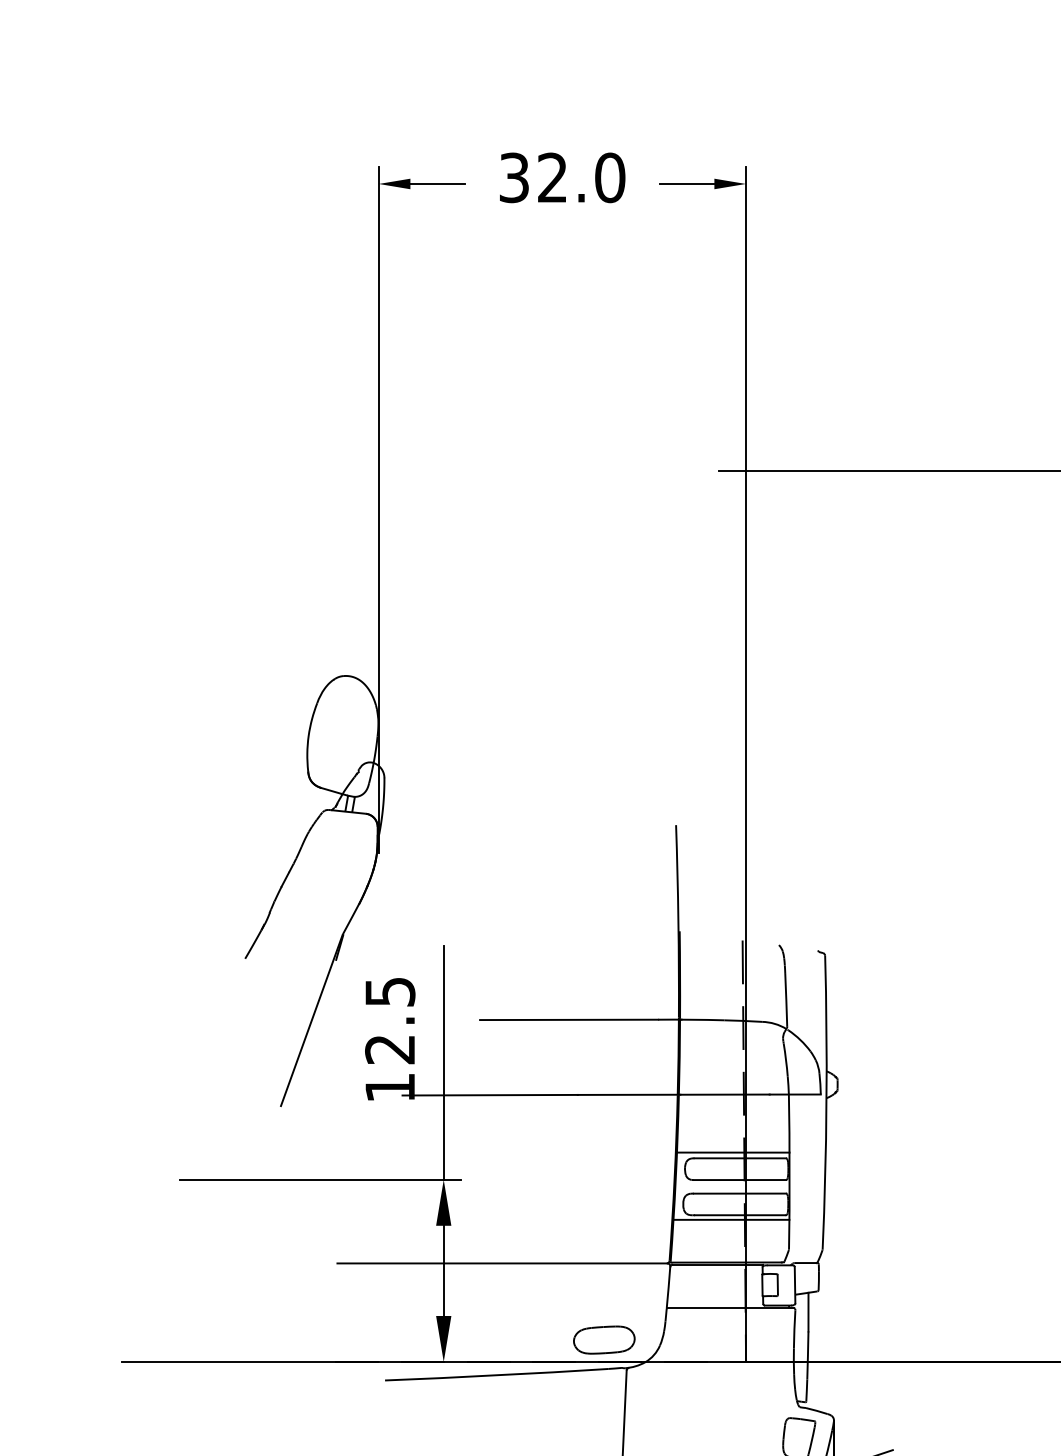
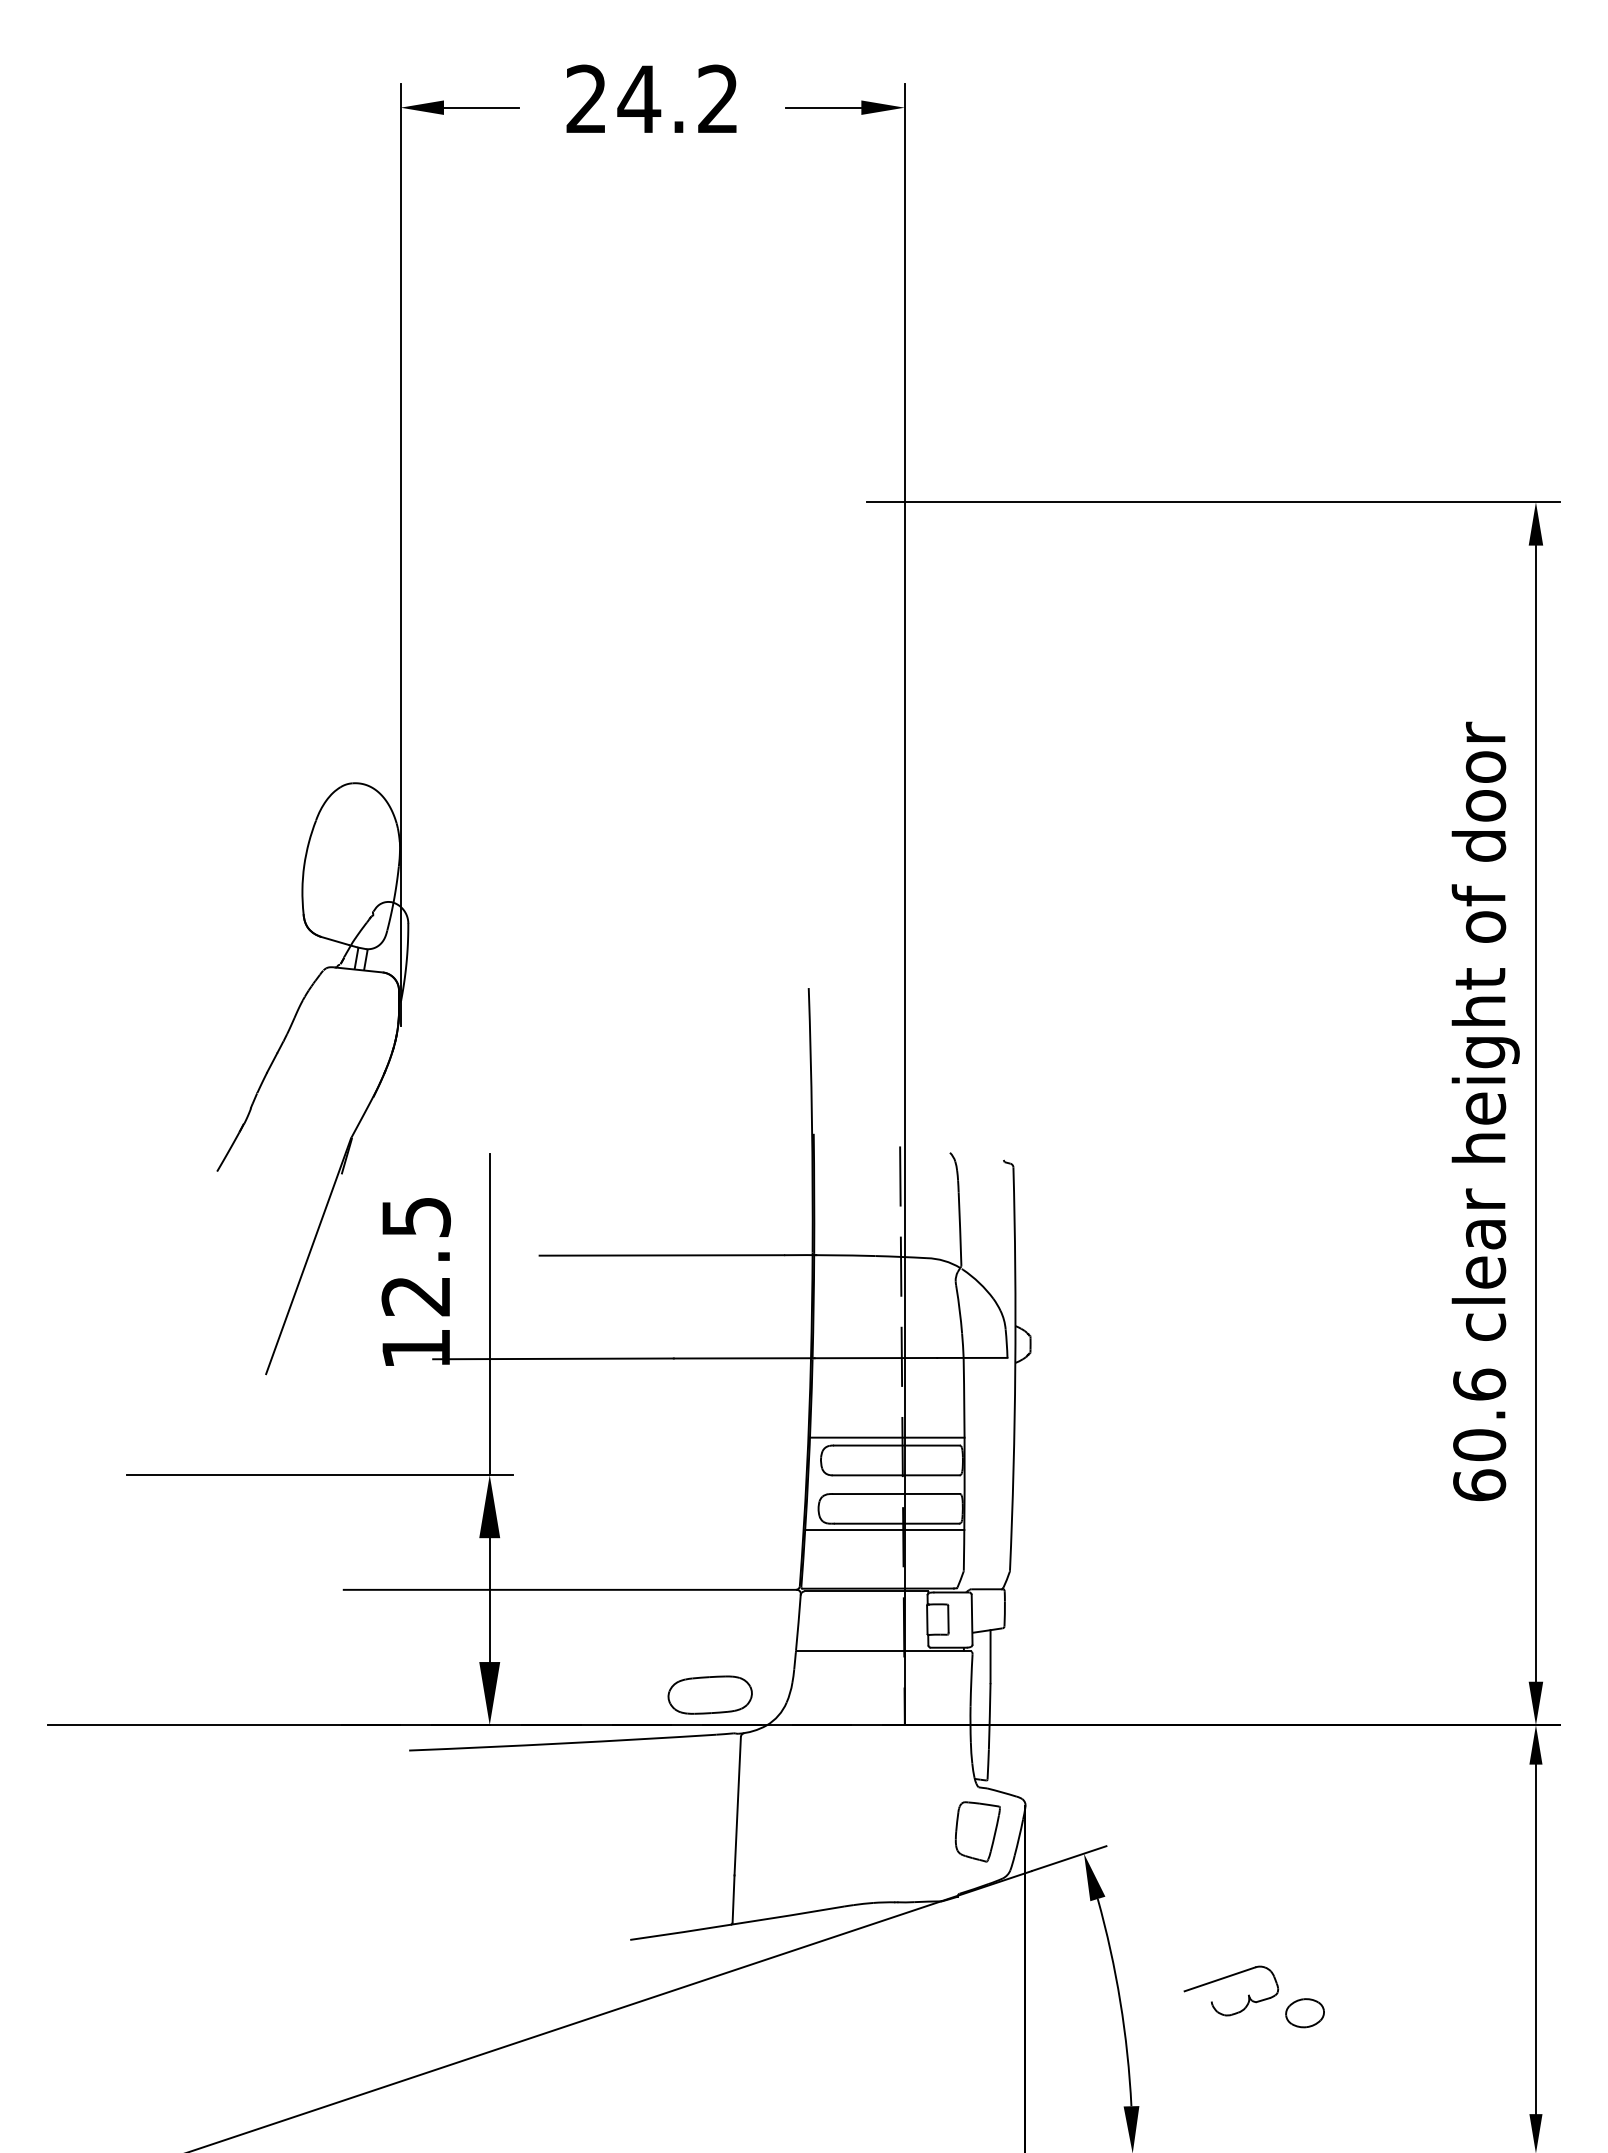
text: (562, 178) -> (652, 99), 32.0 -> 24.2

